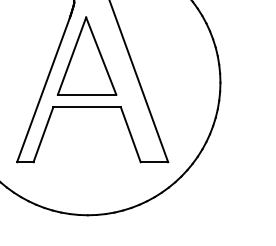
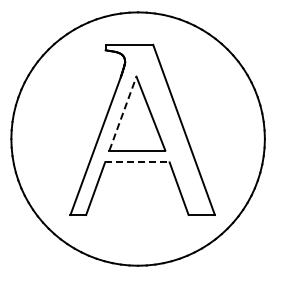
line: (72, 56) -> (123, 113), solid -> dashed
line: (87, 107) -> (137, 162), solid -> dashed

